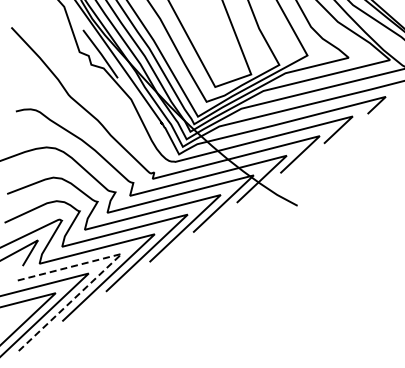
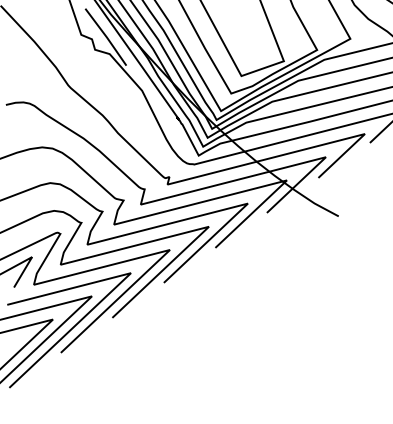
line: (110, 264) -> (117, 285), dashed -> solid

